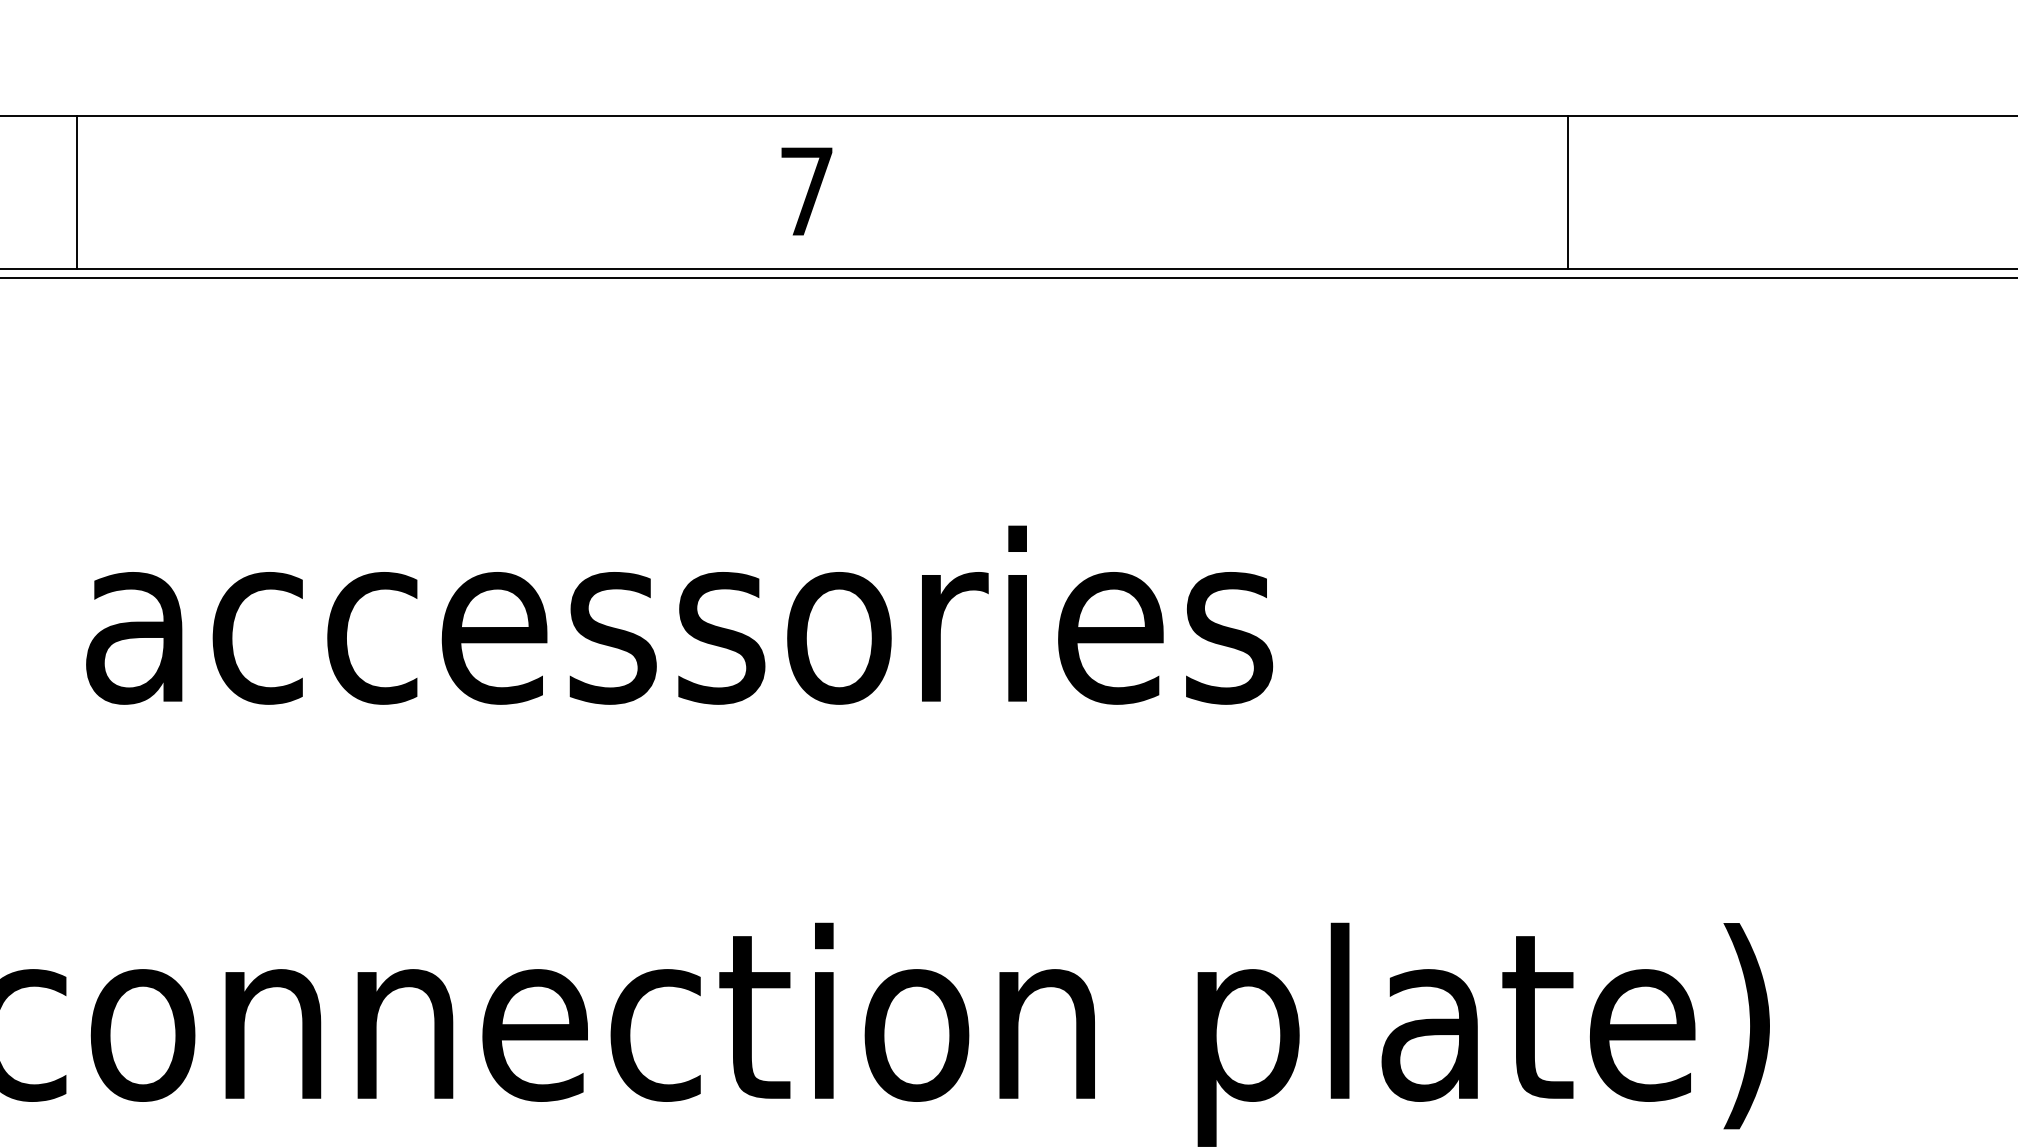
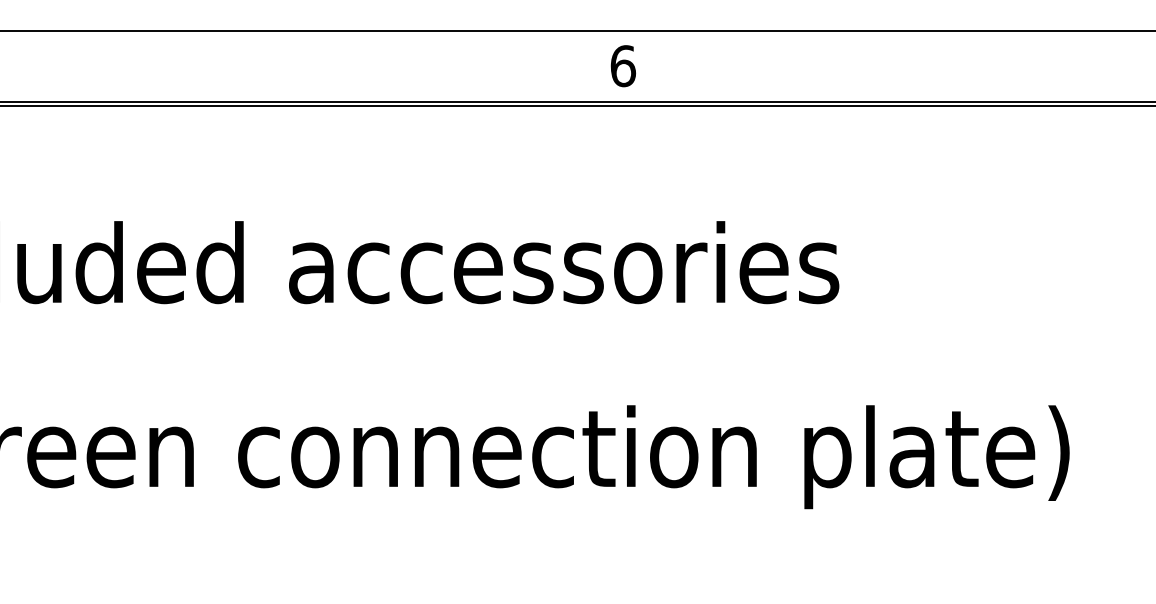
line: (76, 192) -> (284, 66), removed
text: (807, 192) -> (623, 66), 7 -> 6
line: (1568, 192) -> (976, 66), removed

